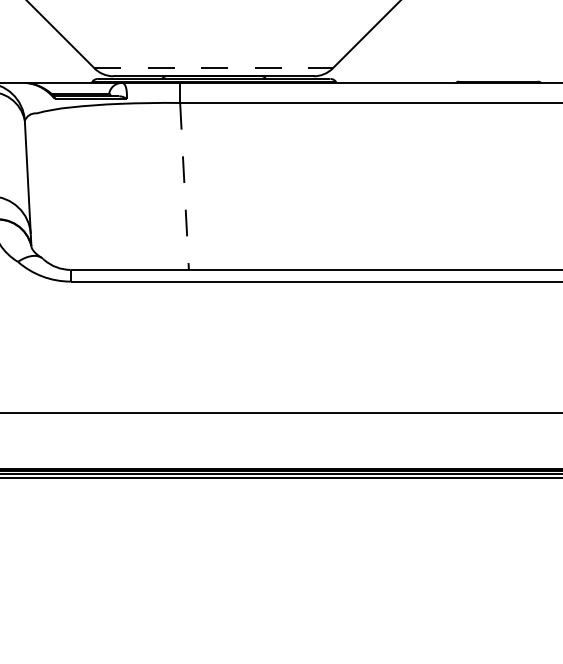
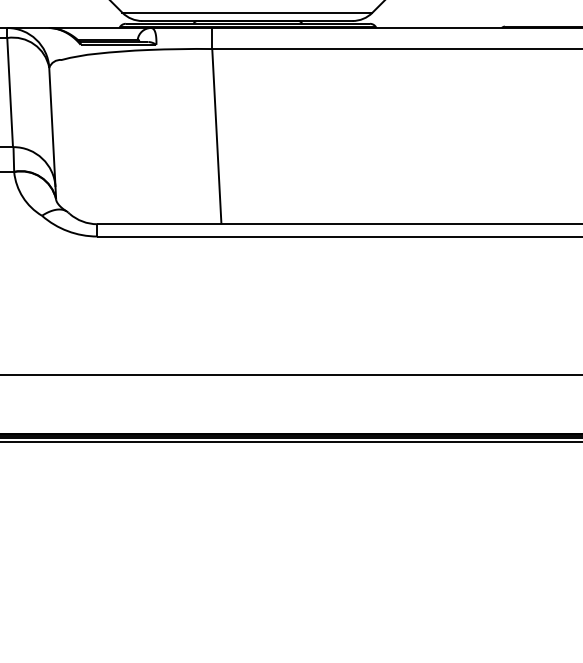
line: (214, 68) -> (248, 12), dashed -> solid
line: (184, 186) -> (216, 136), dashed -> solid

